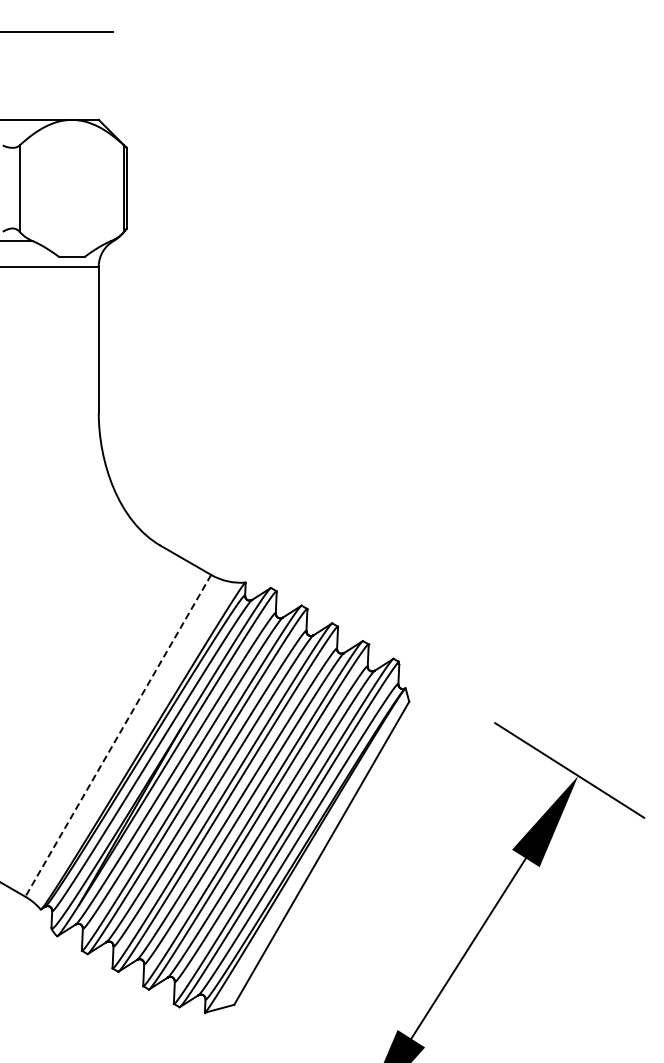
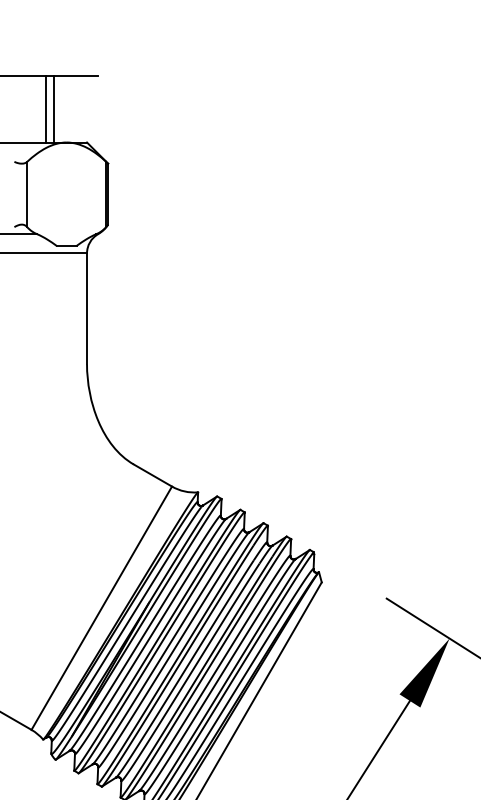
line: (44, 75) -> (45, 108), added
line: (54, 75) -> (53, 108), added
line: (118, 735) -> (101, 607), dashed -> solid

